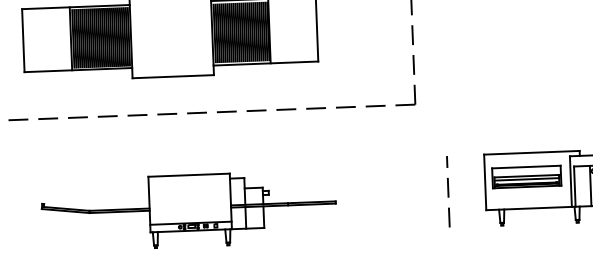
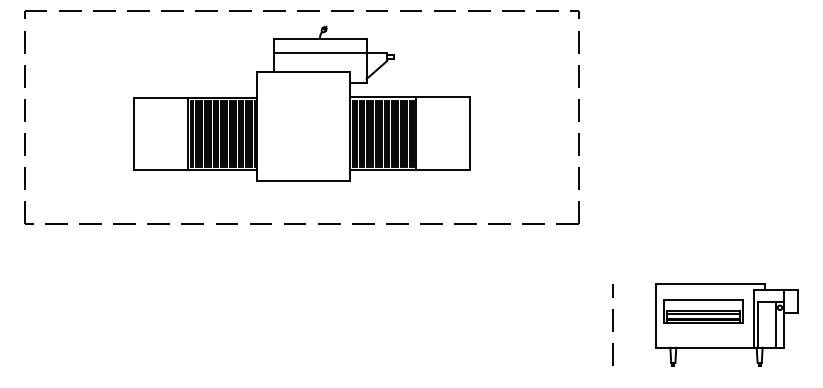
part: (188, 210) -> (315, 335), removed

